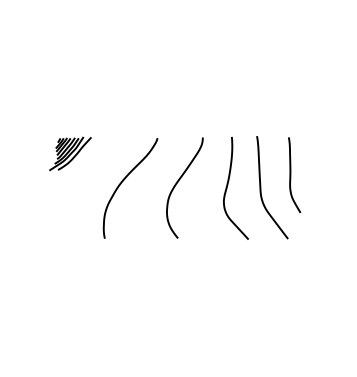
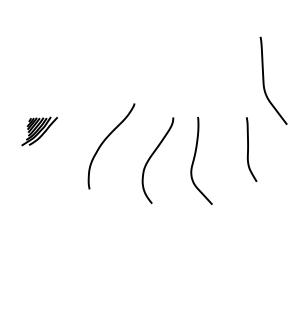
part: (70, 153) -> (39, 131), moved
curve: (121, 184) -> (103, 143), moved
curve: (261, 187) -> (264, 80), moved

